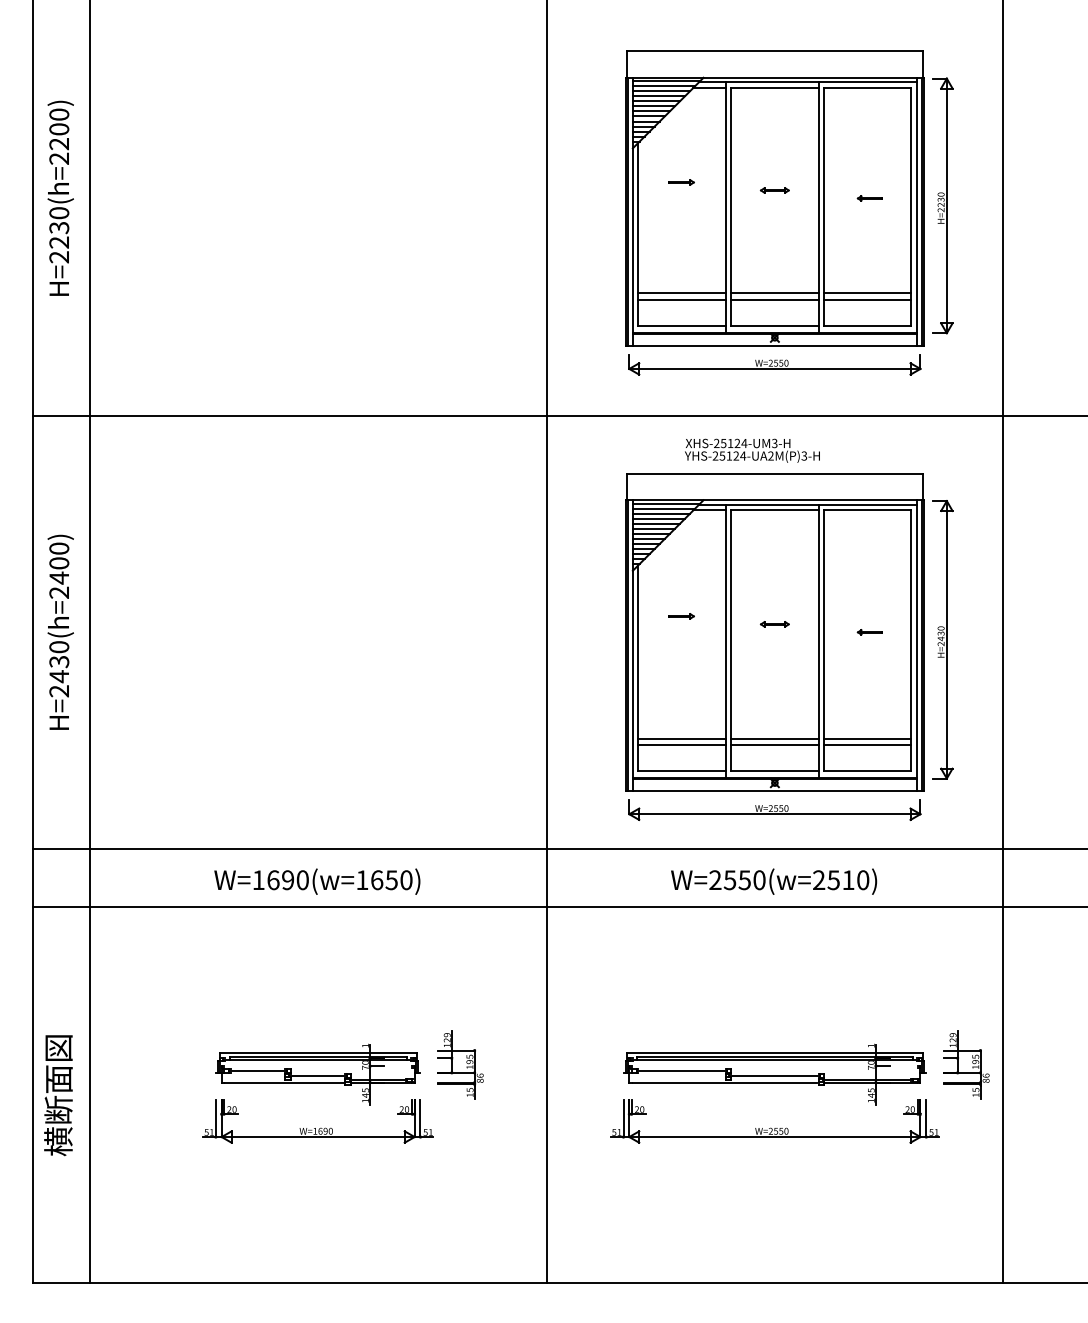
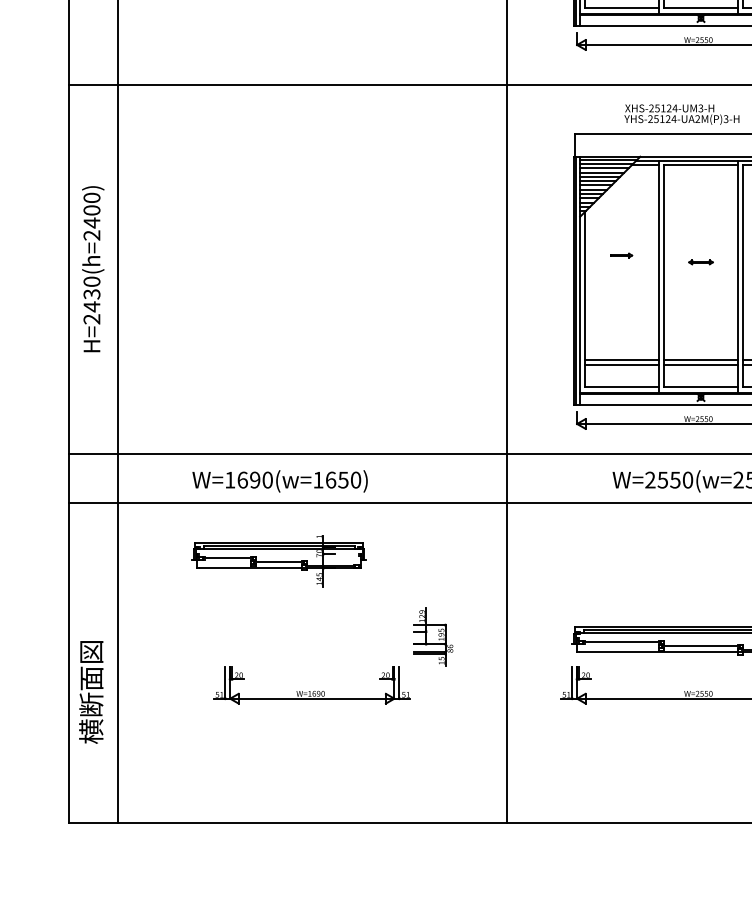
text: (317, 881) -> (280, 481), moved
part: (317, 1074) -> (278, 561), moved
text: (58, 1095) -> (91, 692), moved

